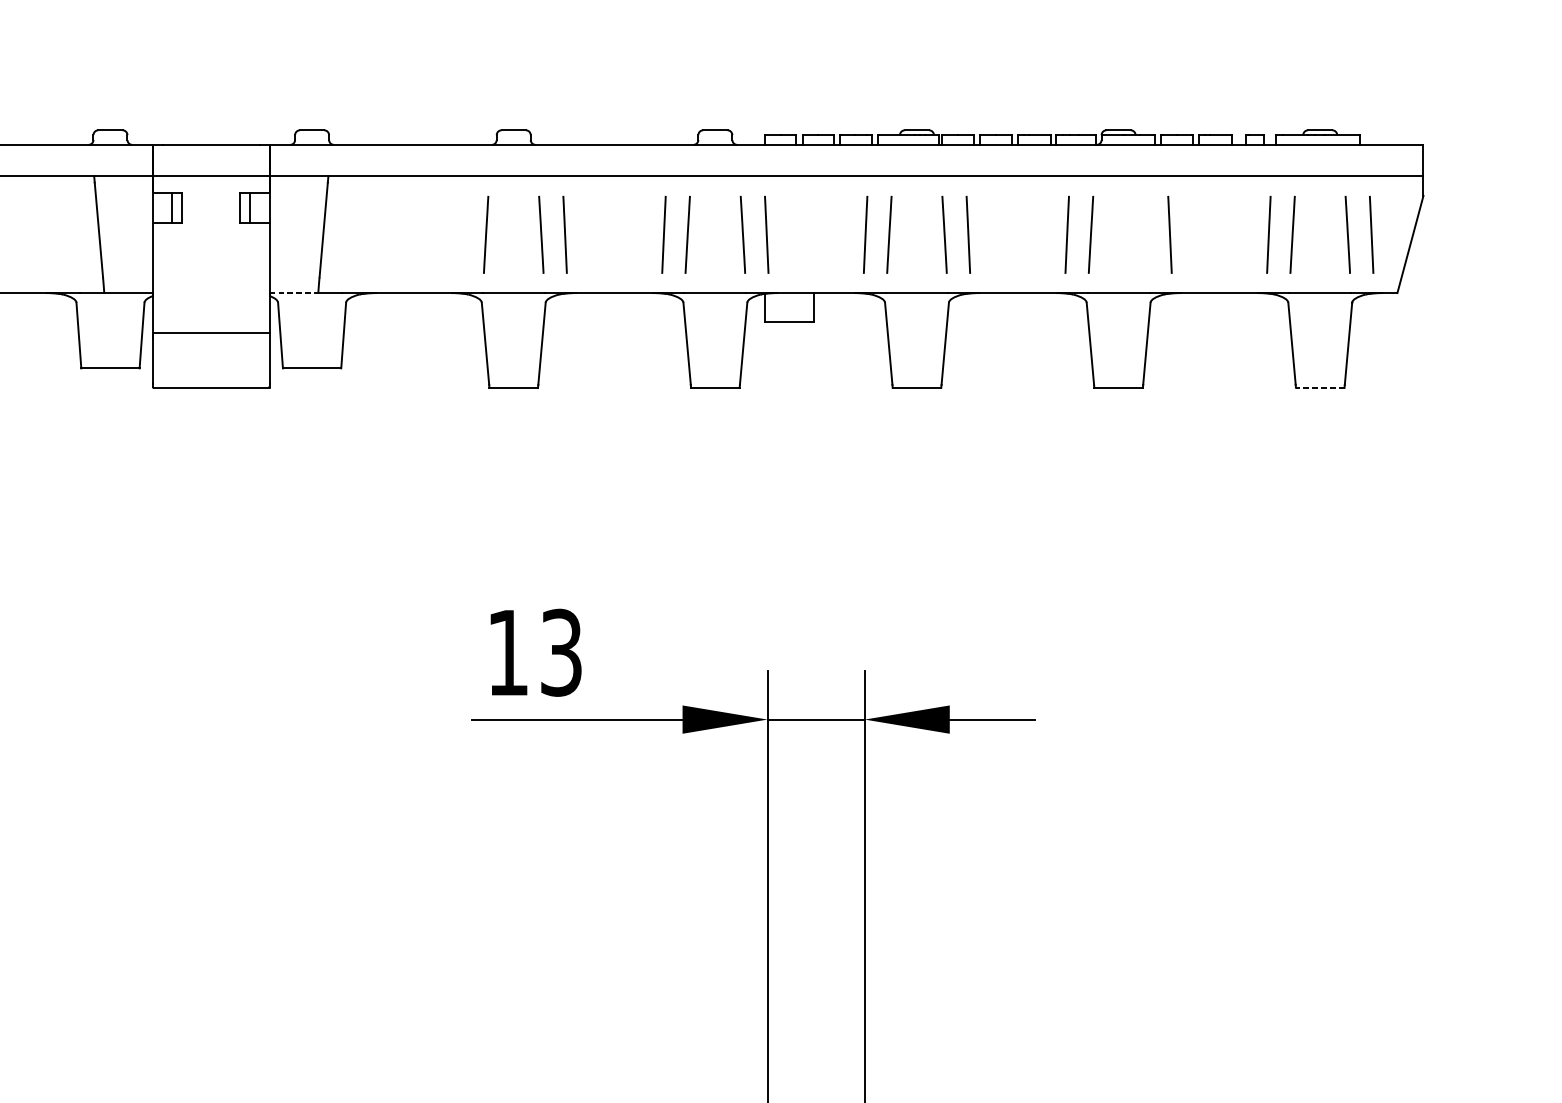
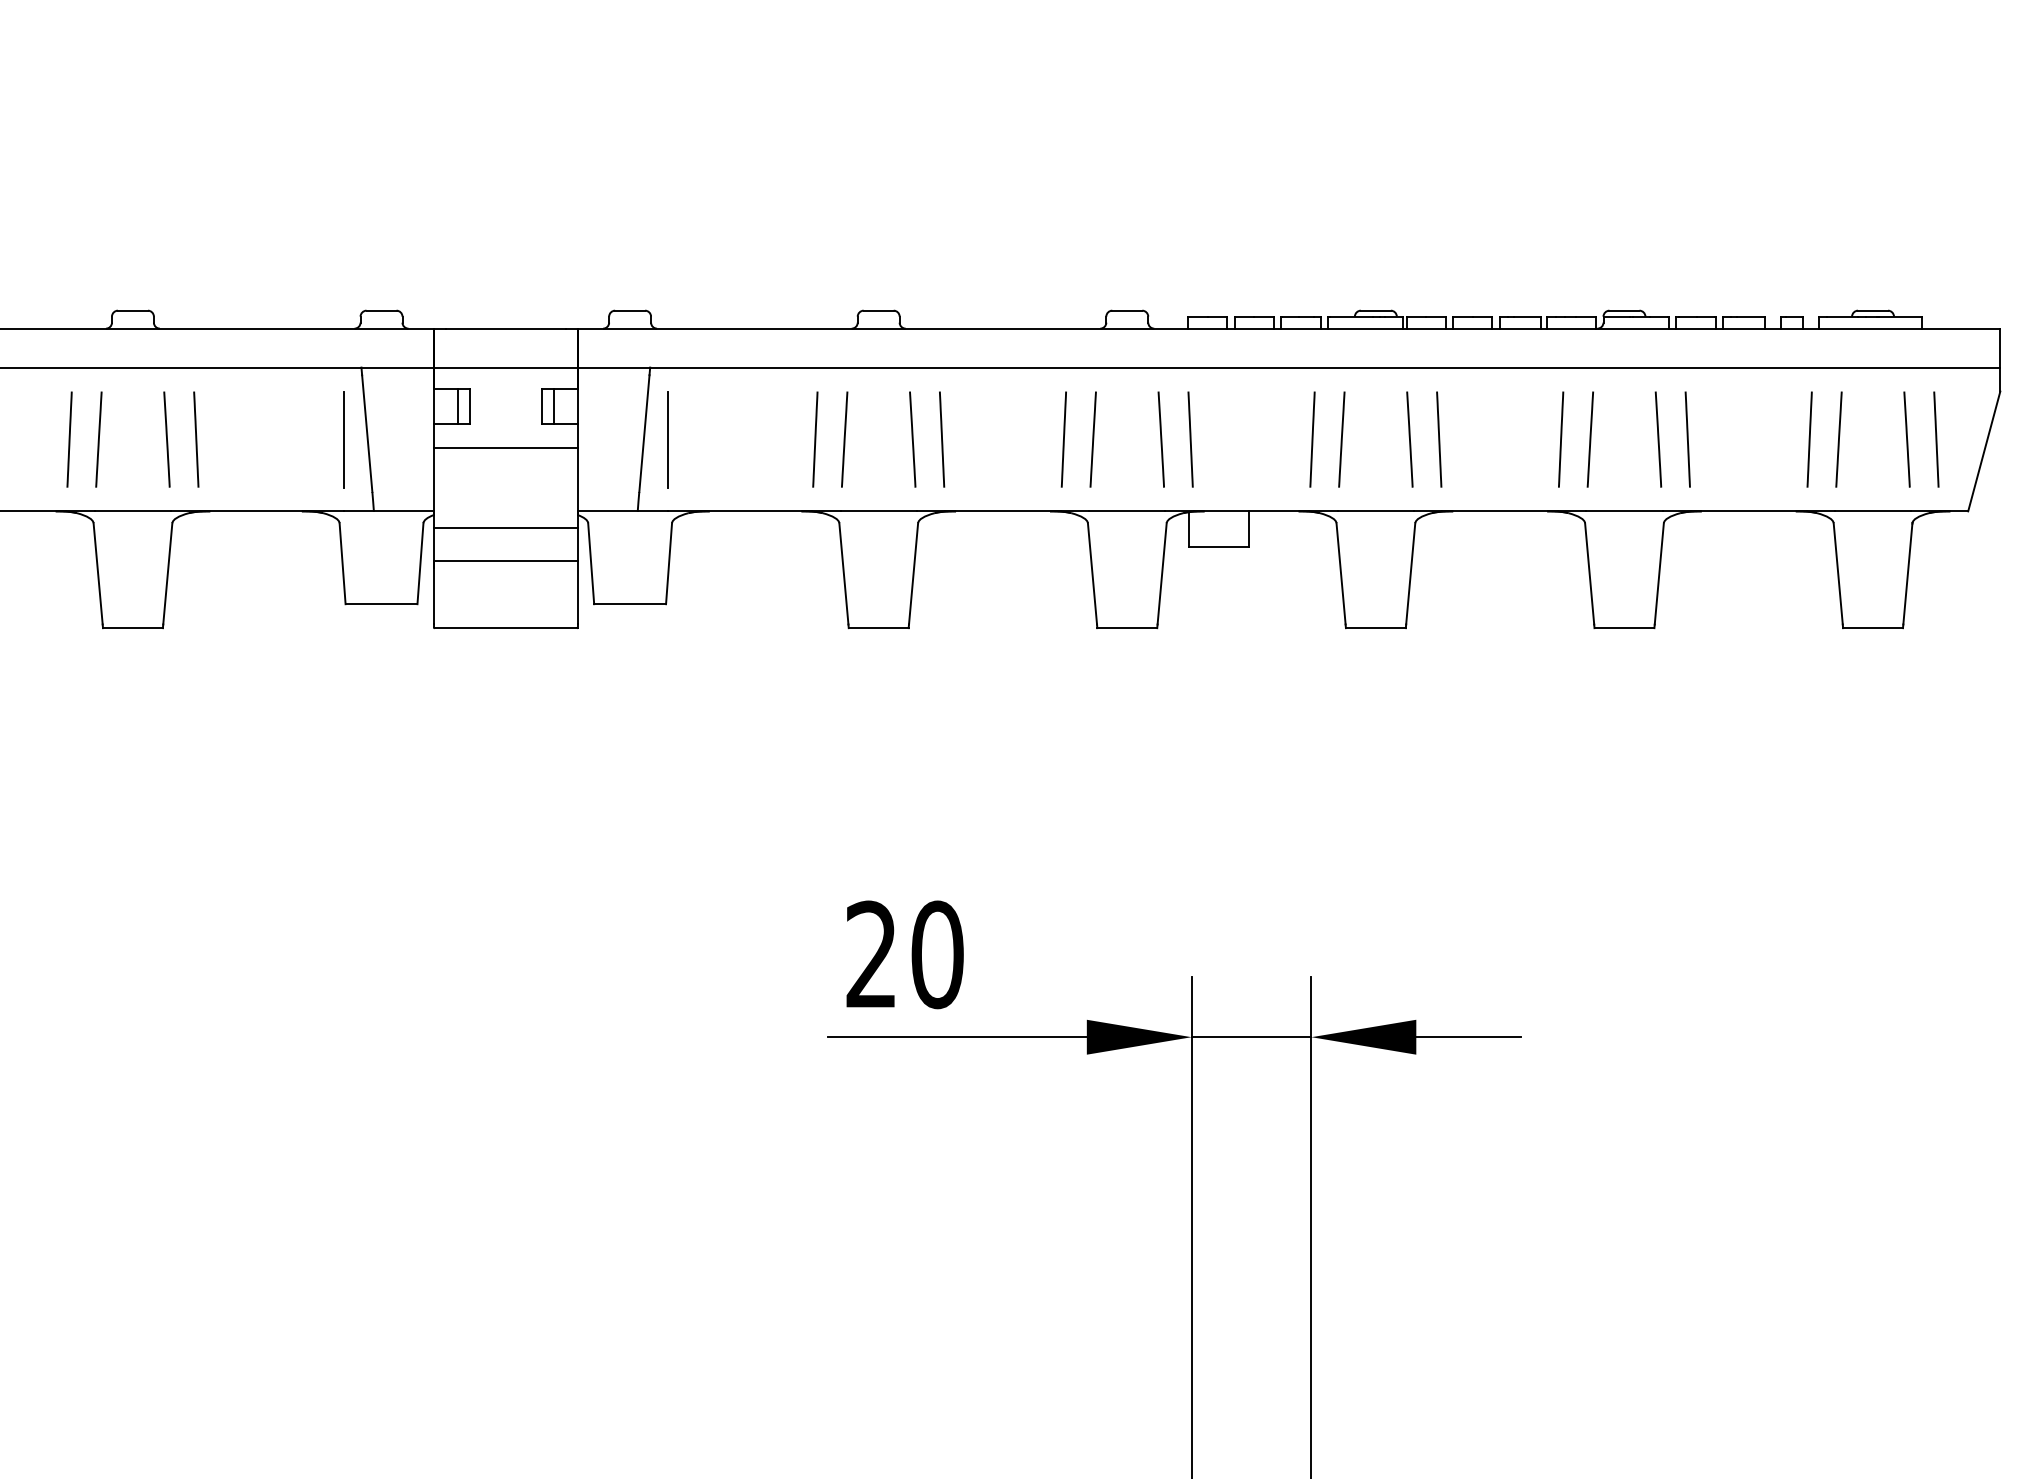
line: (80, 234) -> (344, 439), added
line: (342, 234) -> (667, 439), added
line: (462, 234) -> (815, 439), added
line: (1146, 234) -> (1658, 439), added
line: (211, 242) -> (505, 448), added
line: (294, 293) -> (608, 511), dashed -> solid
line: (211, 306) -> (505, 528), added
line: (1320, 388) -> (1873, 628), dashed -> solid
text: (534, 652) -> (904, 954), 13 -> 20

